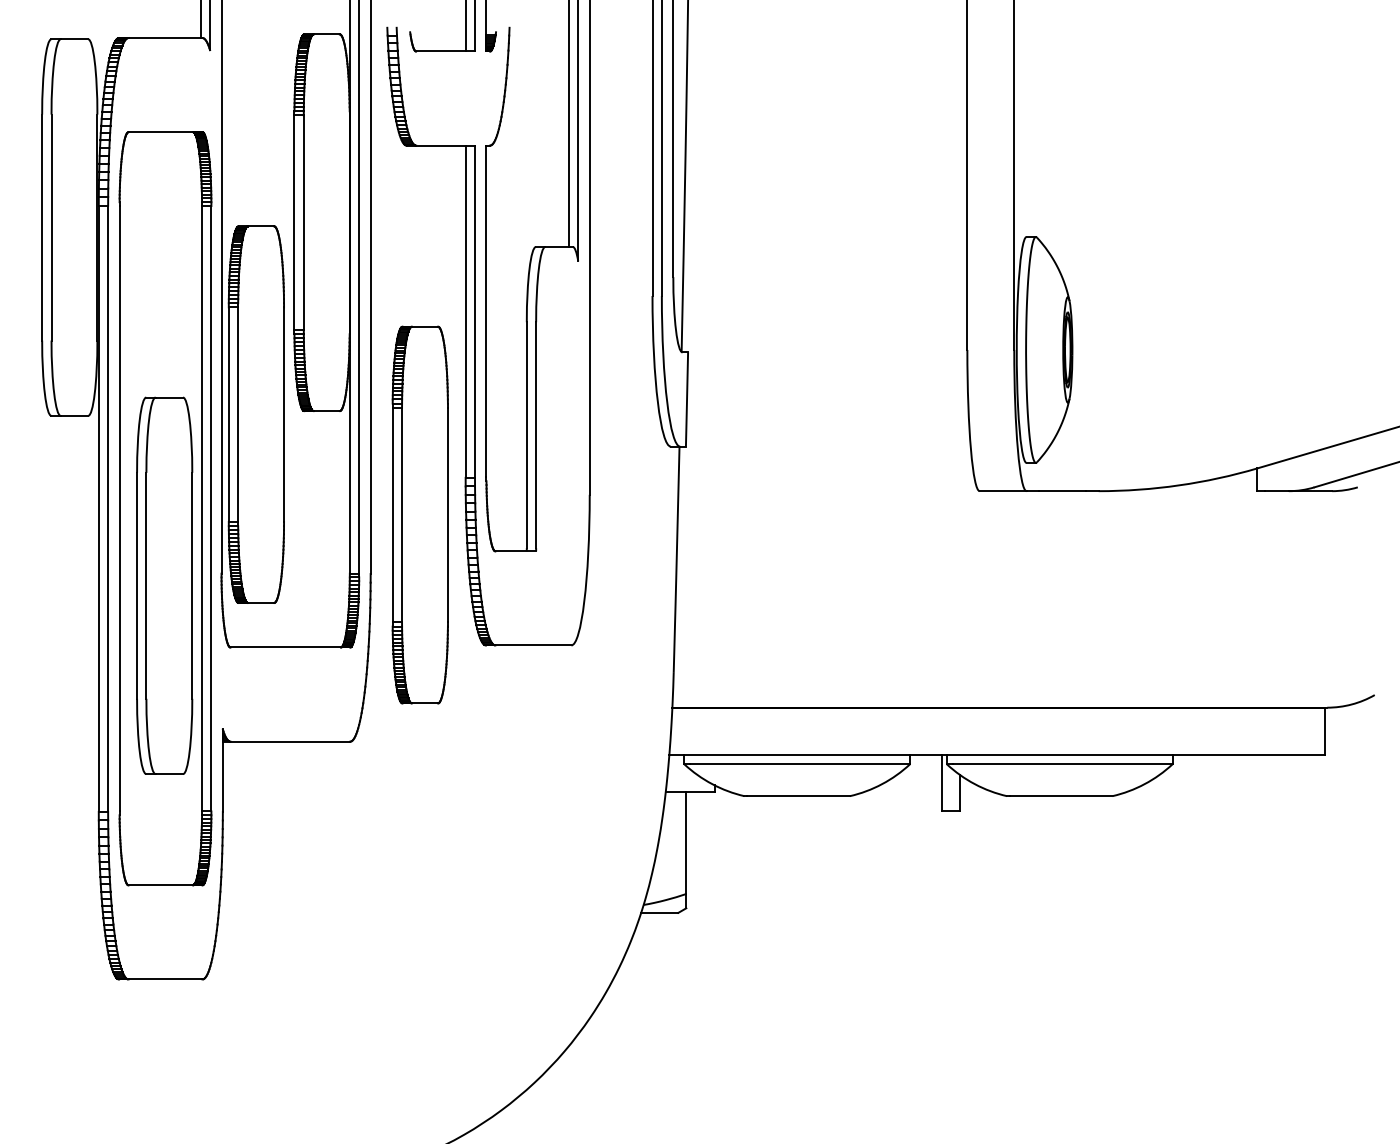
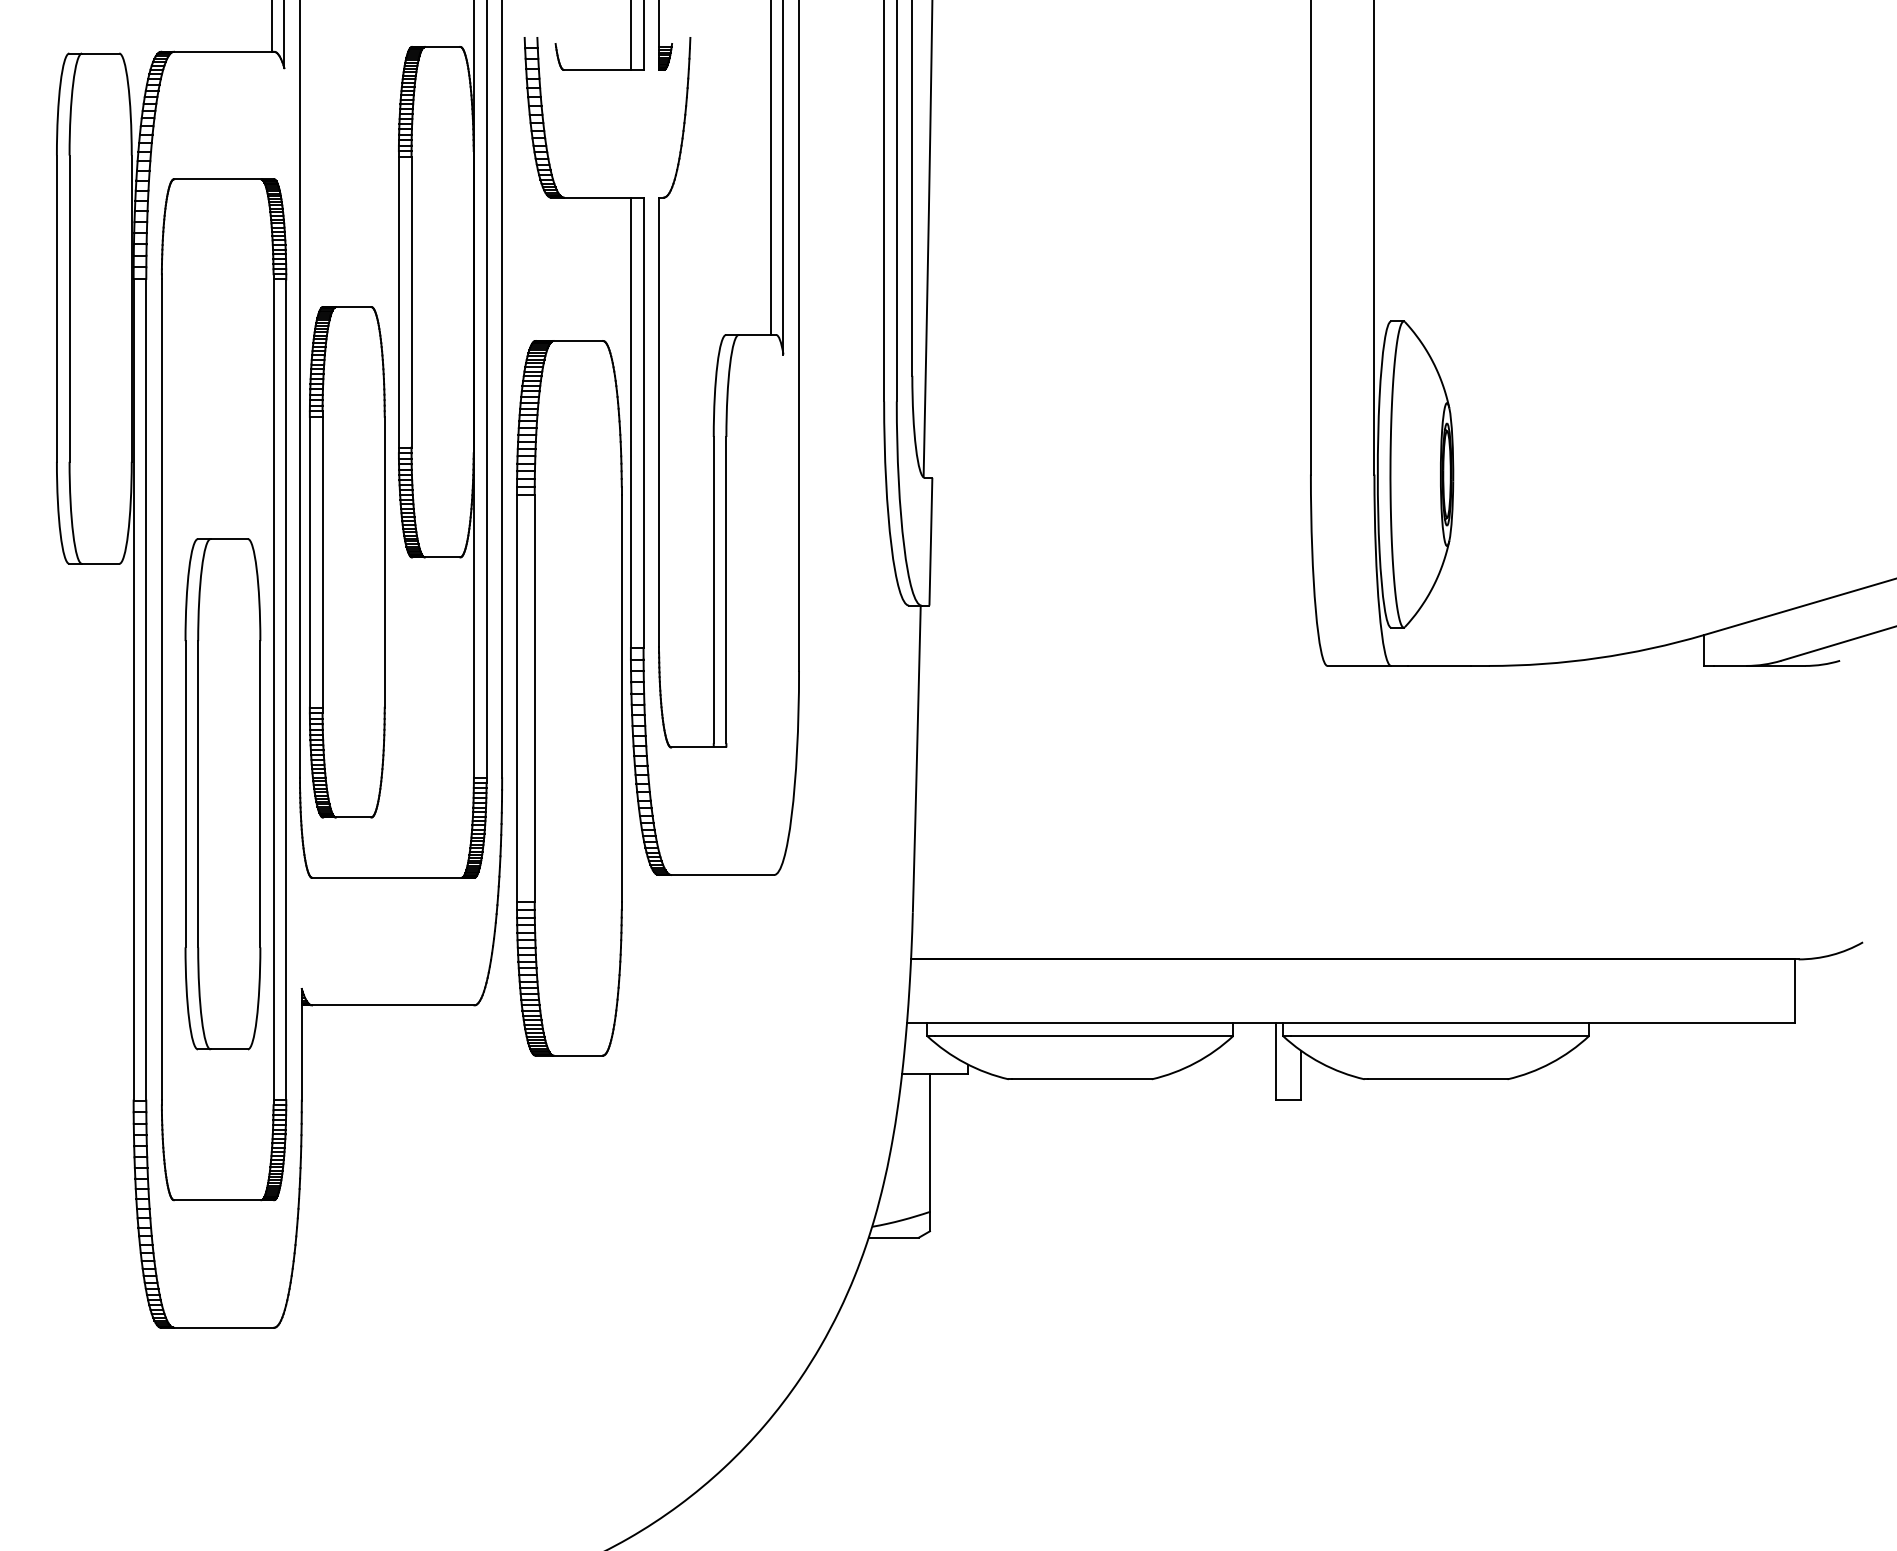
part: (420, 515) -> (569, 698), size x1.4

